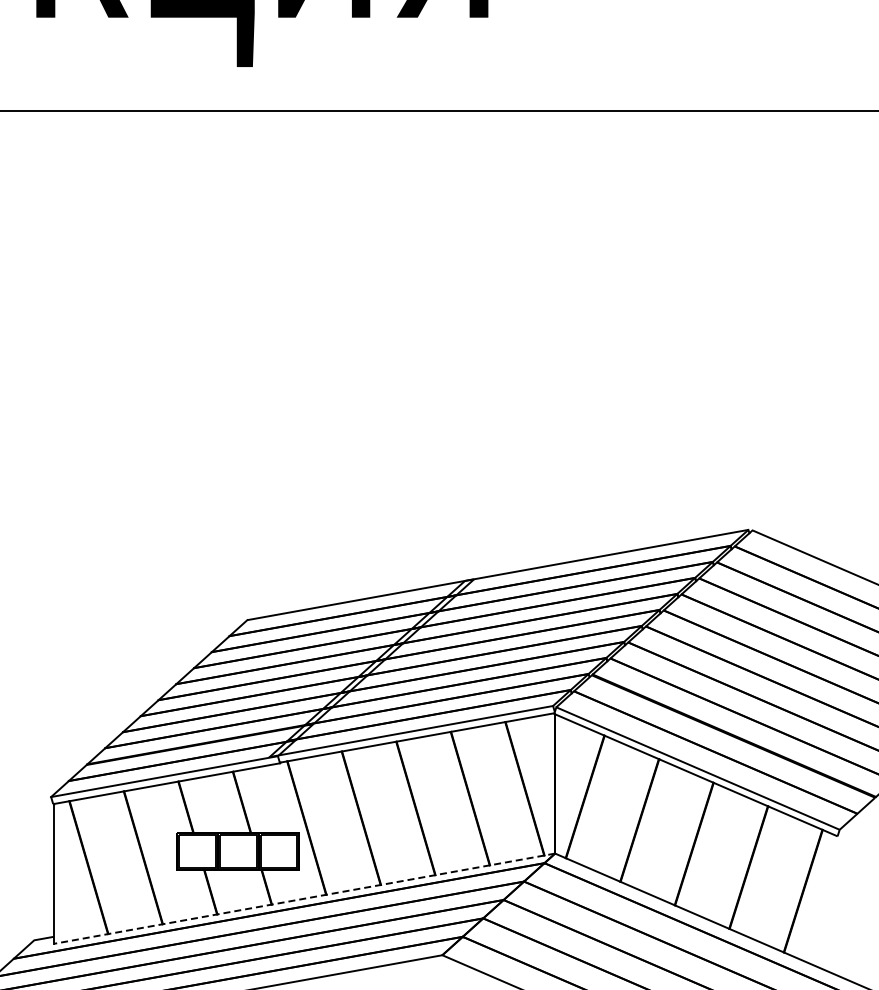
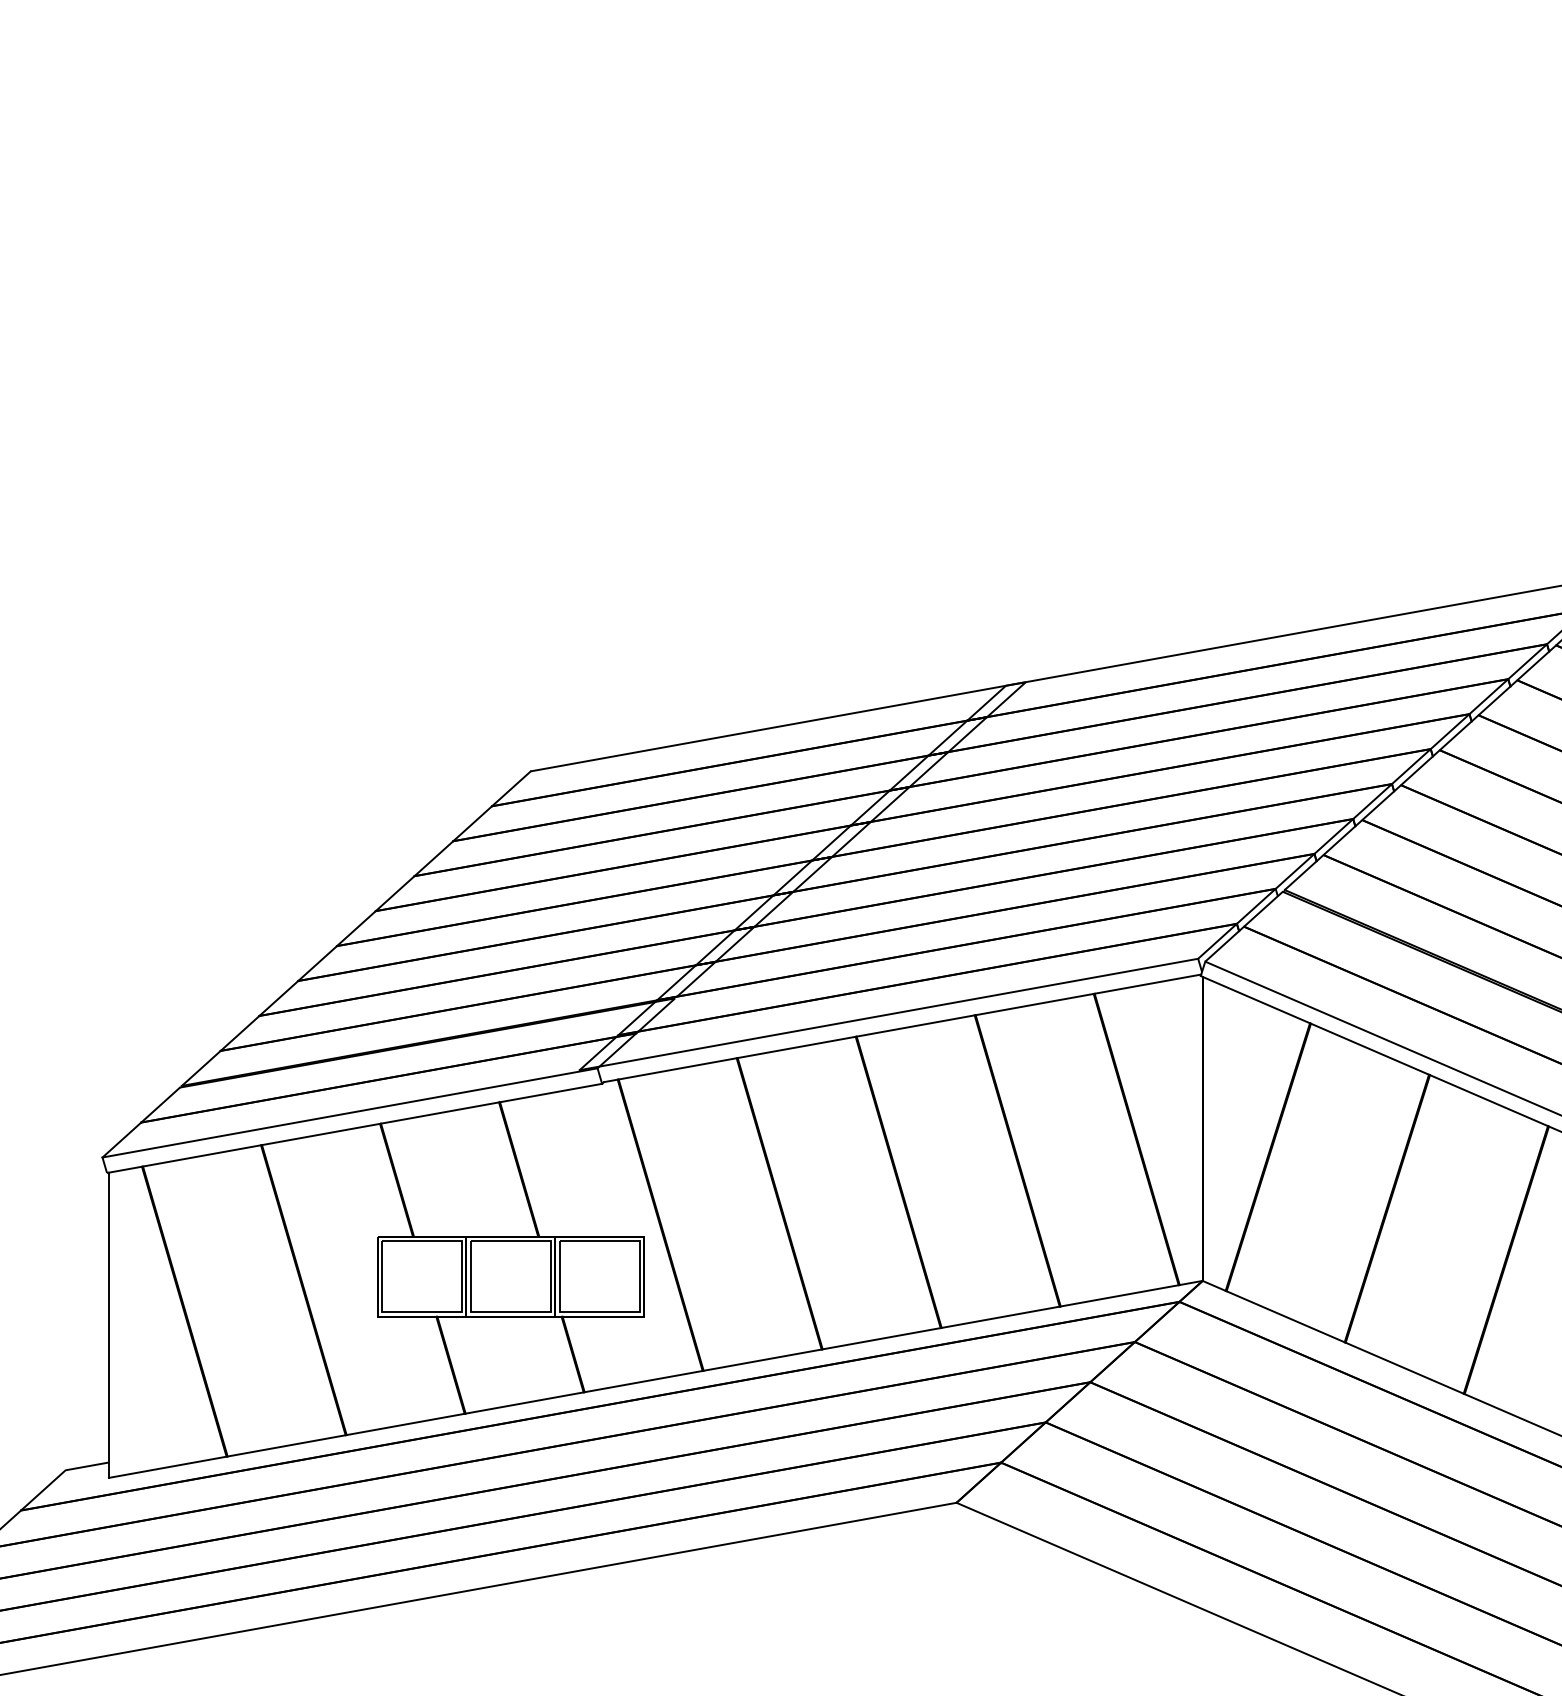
line: (304, 898) -> (655, 1378), dashed -> solid

